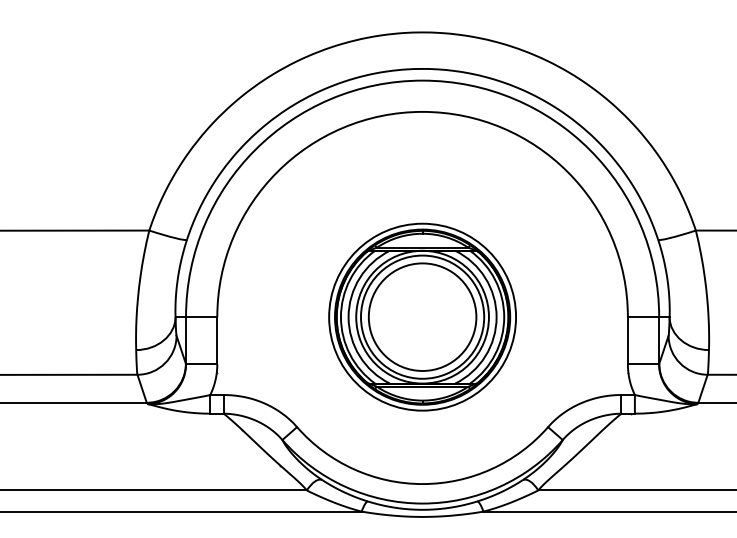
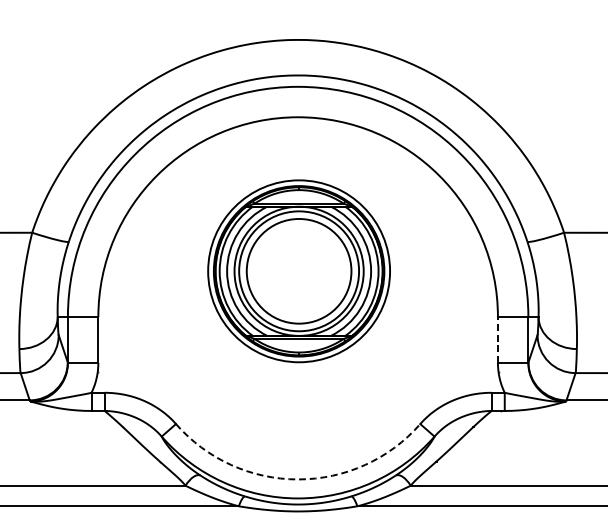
part: (422, 316) -> (299, 270), moved
line: (627, 340) -> (497, 339), solid -> dashed
arc: (422, 484) -> (298, 479), solid -> dashed

